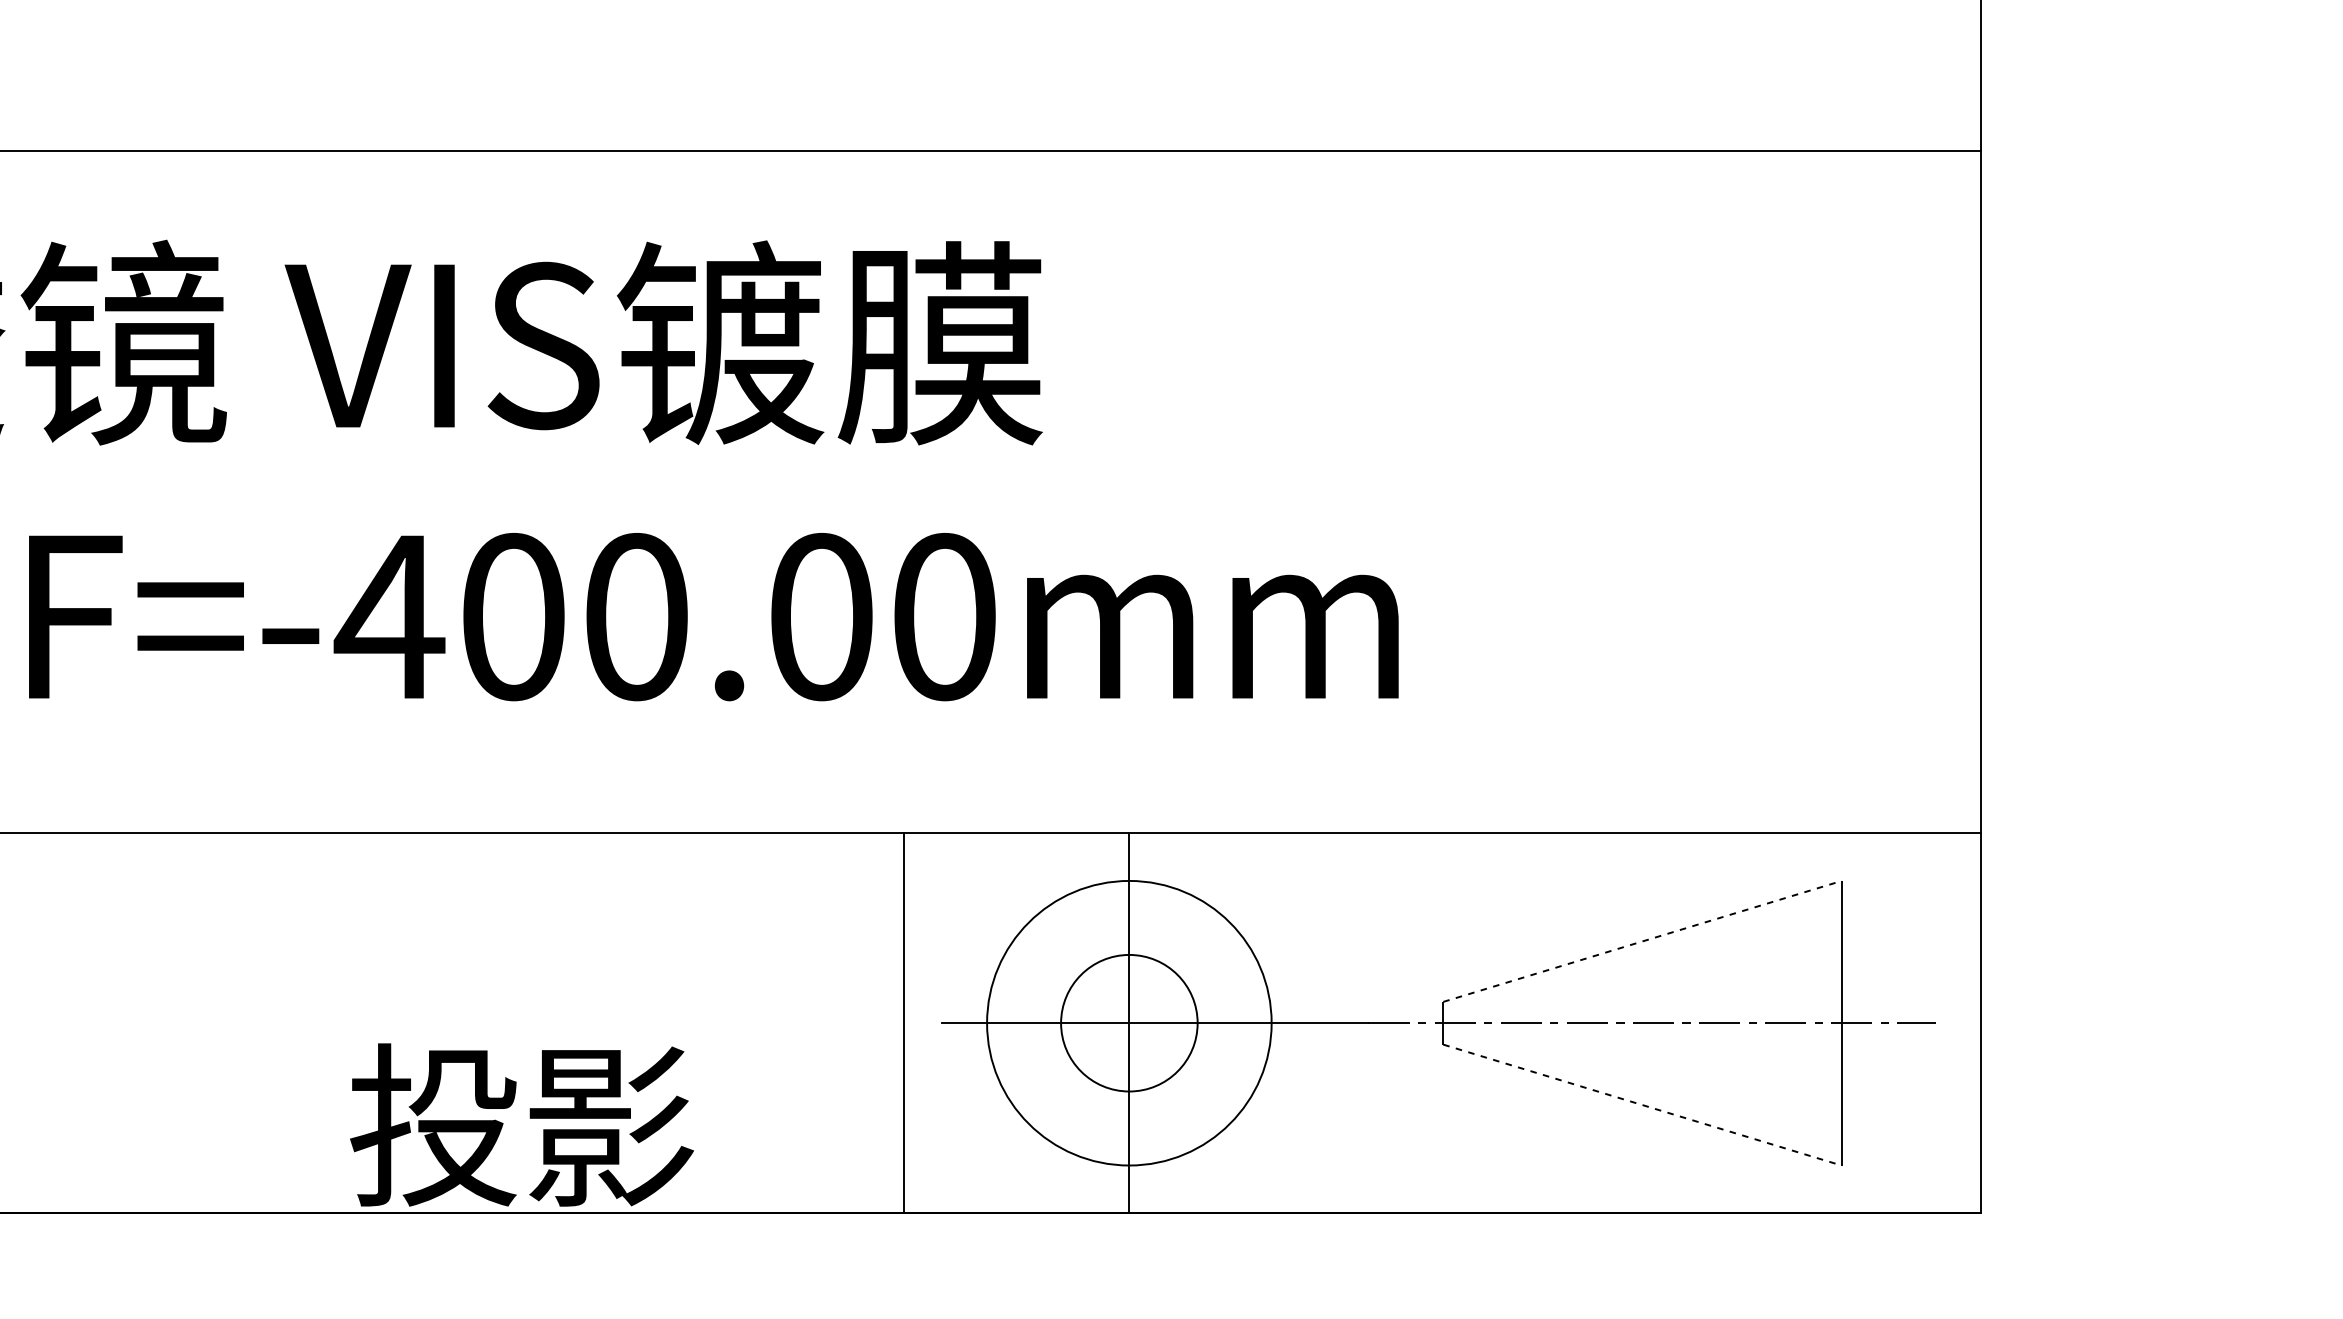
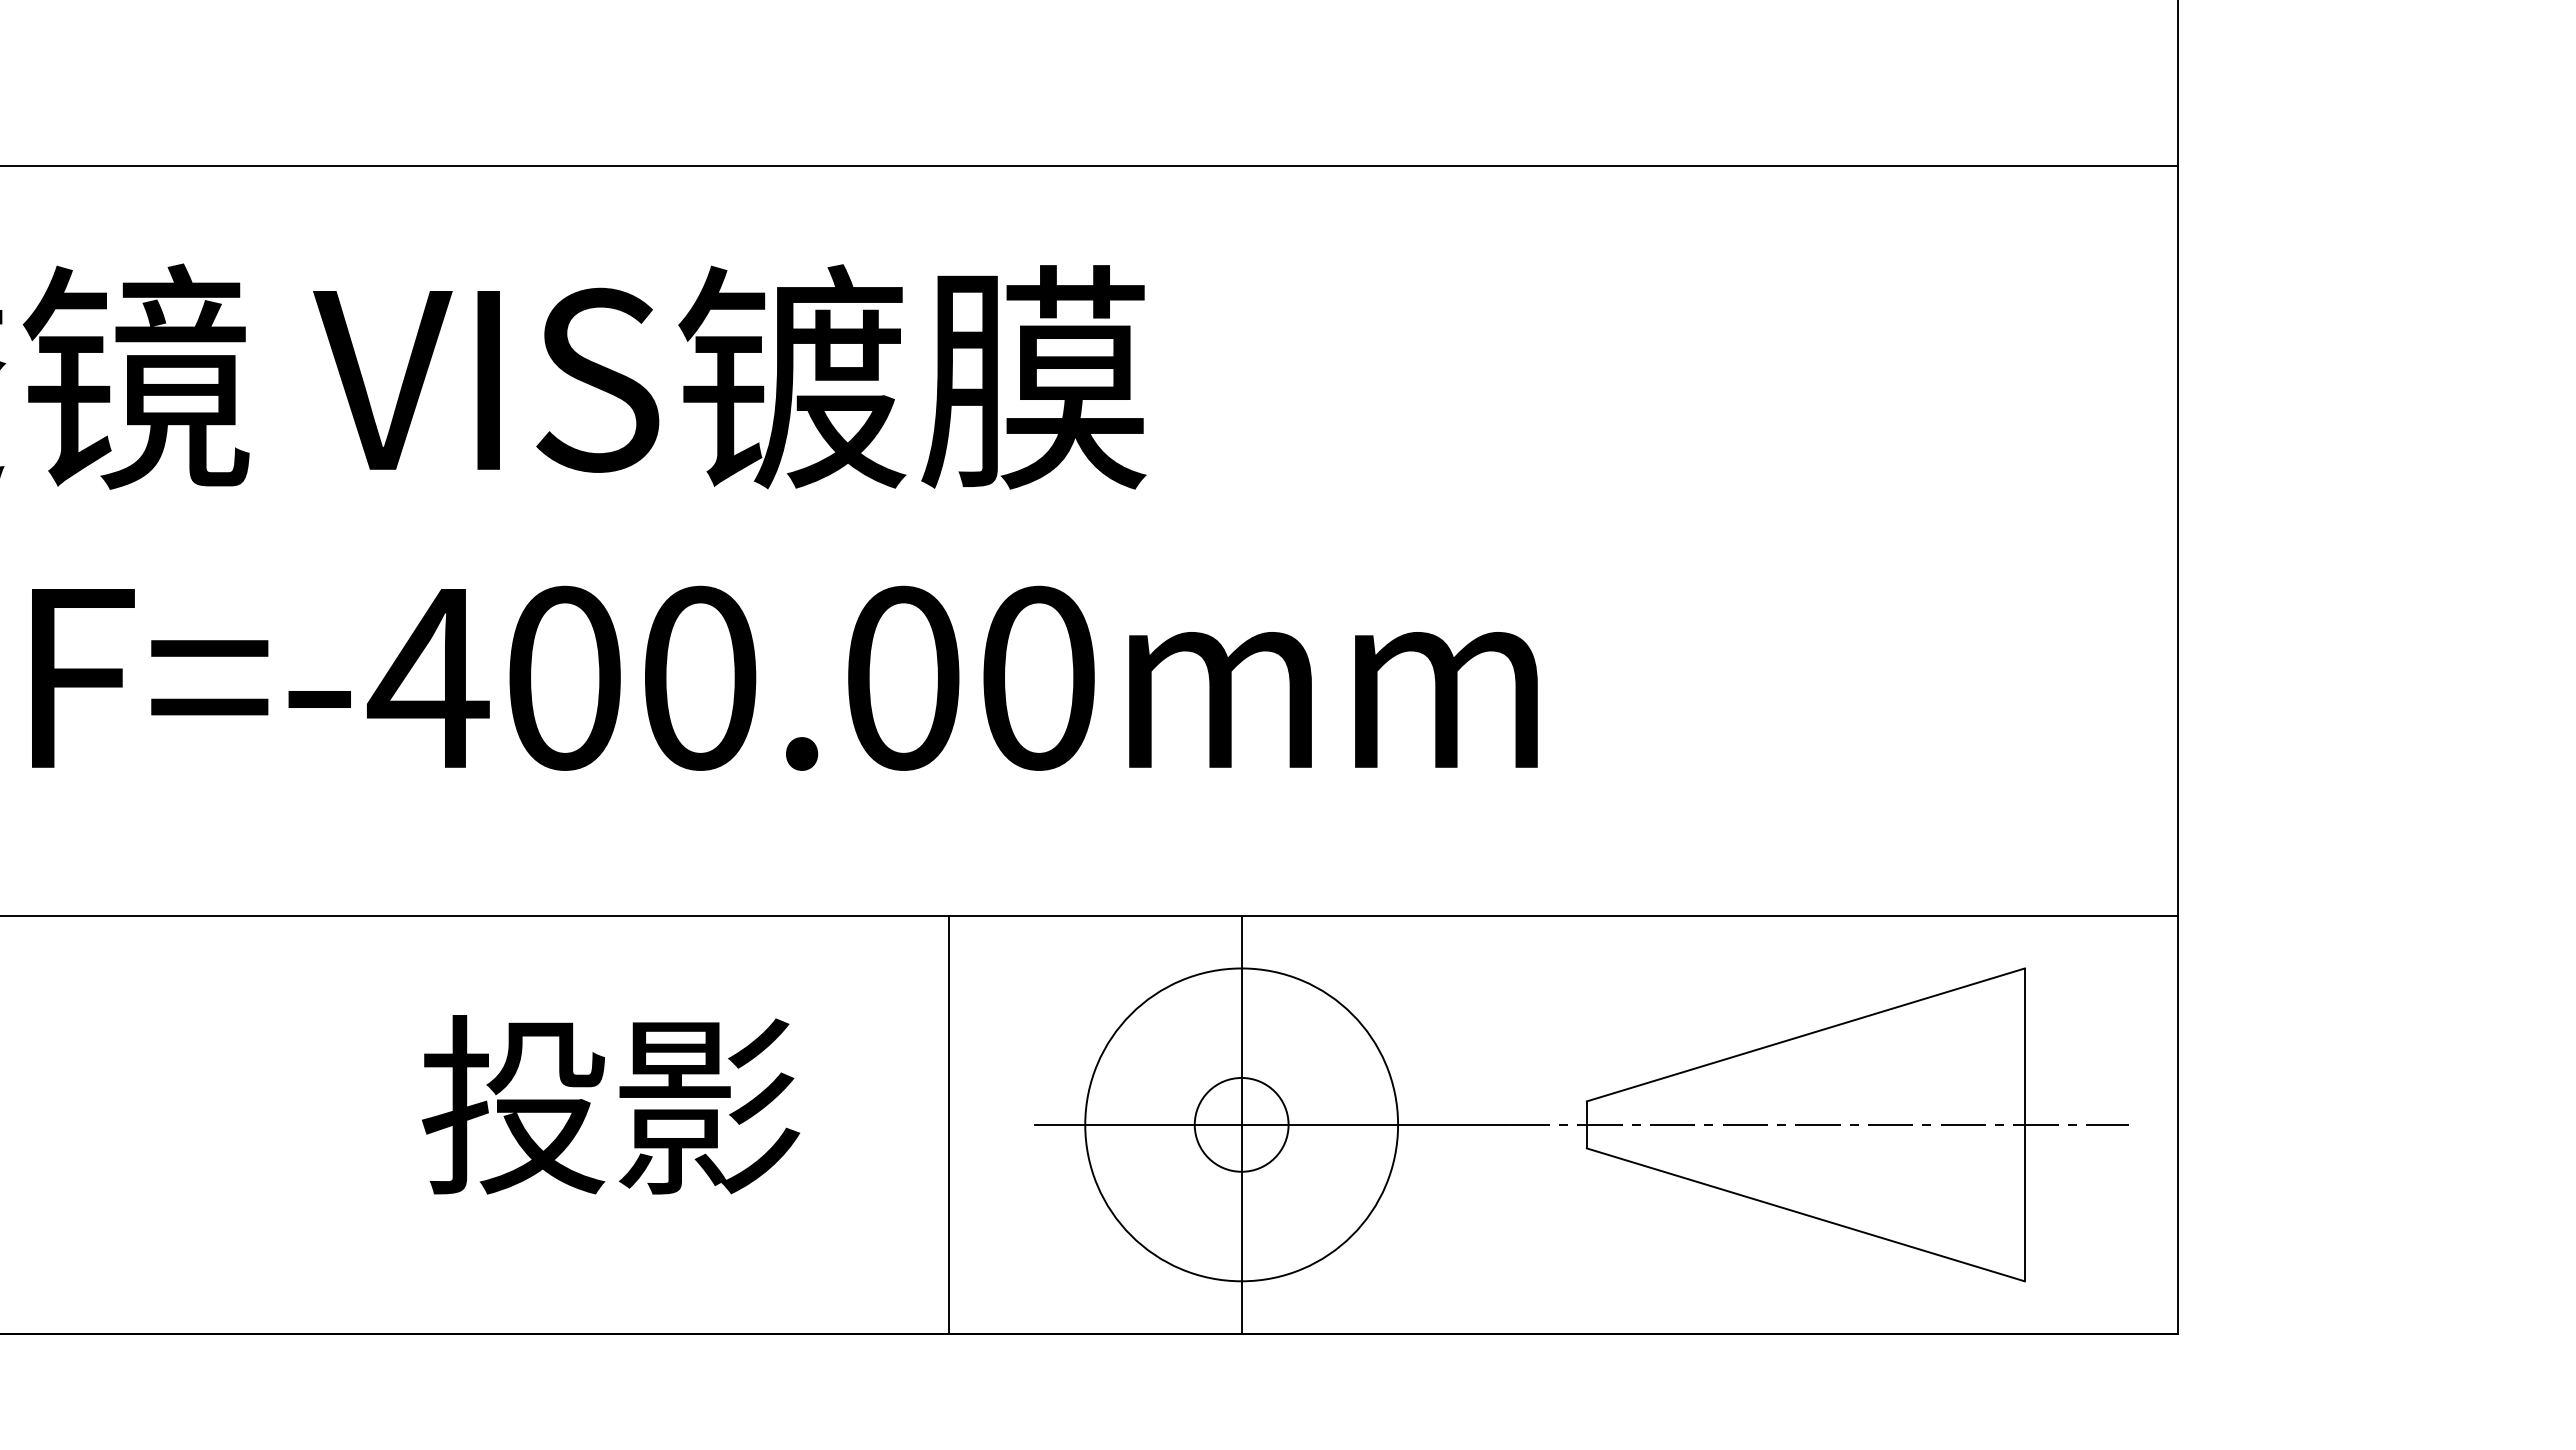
line: (1642, 941) -> (1805, 1034), dashed -> solid
line: (903, 1022) -> (948, 1124), moved
circle: (1129, 1022) -> (1241, 1124), size x0.62
line: (1642, 1104) -> (1805, 1214), dashed -> solid
text: (522, 1124) -> (611, 1104), moved

